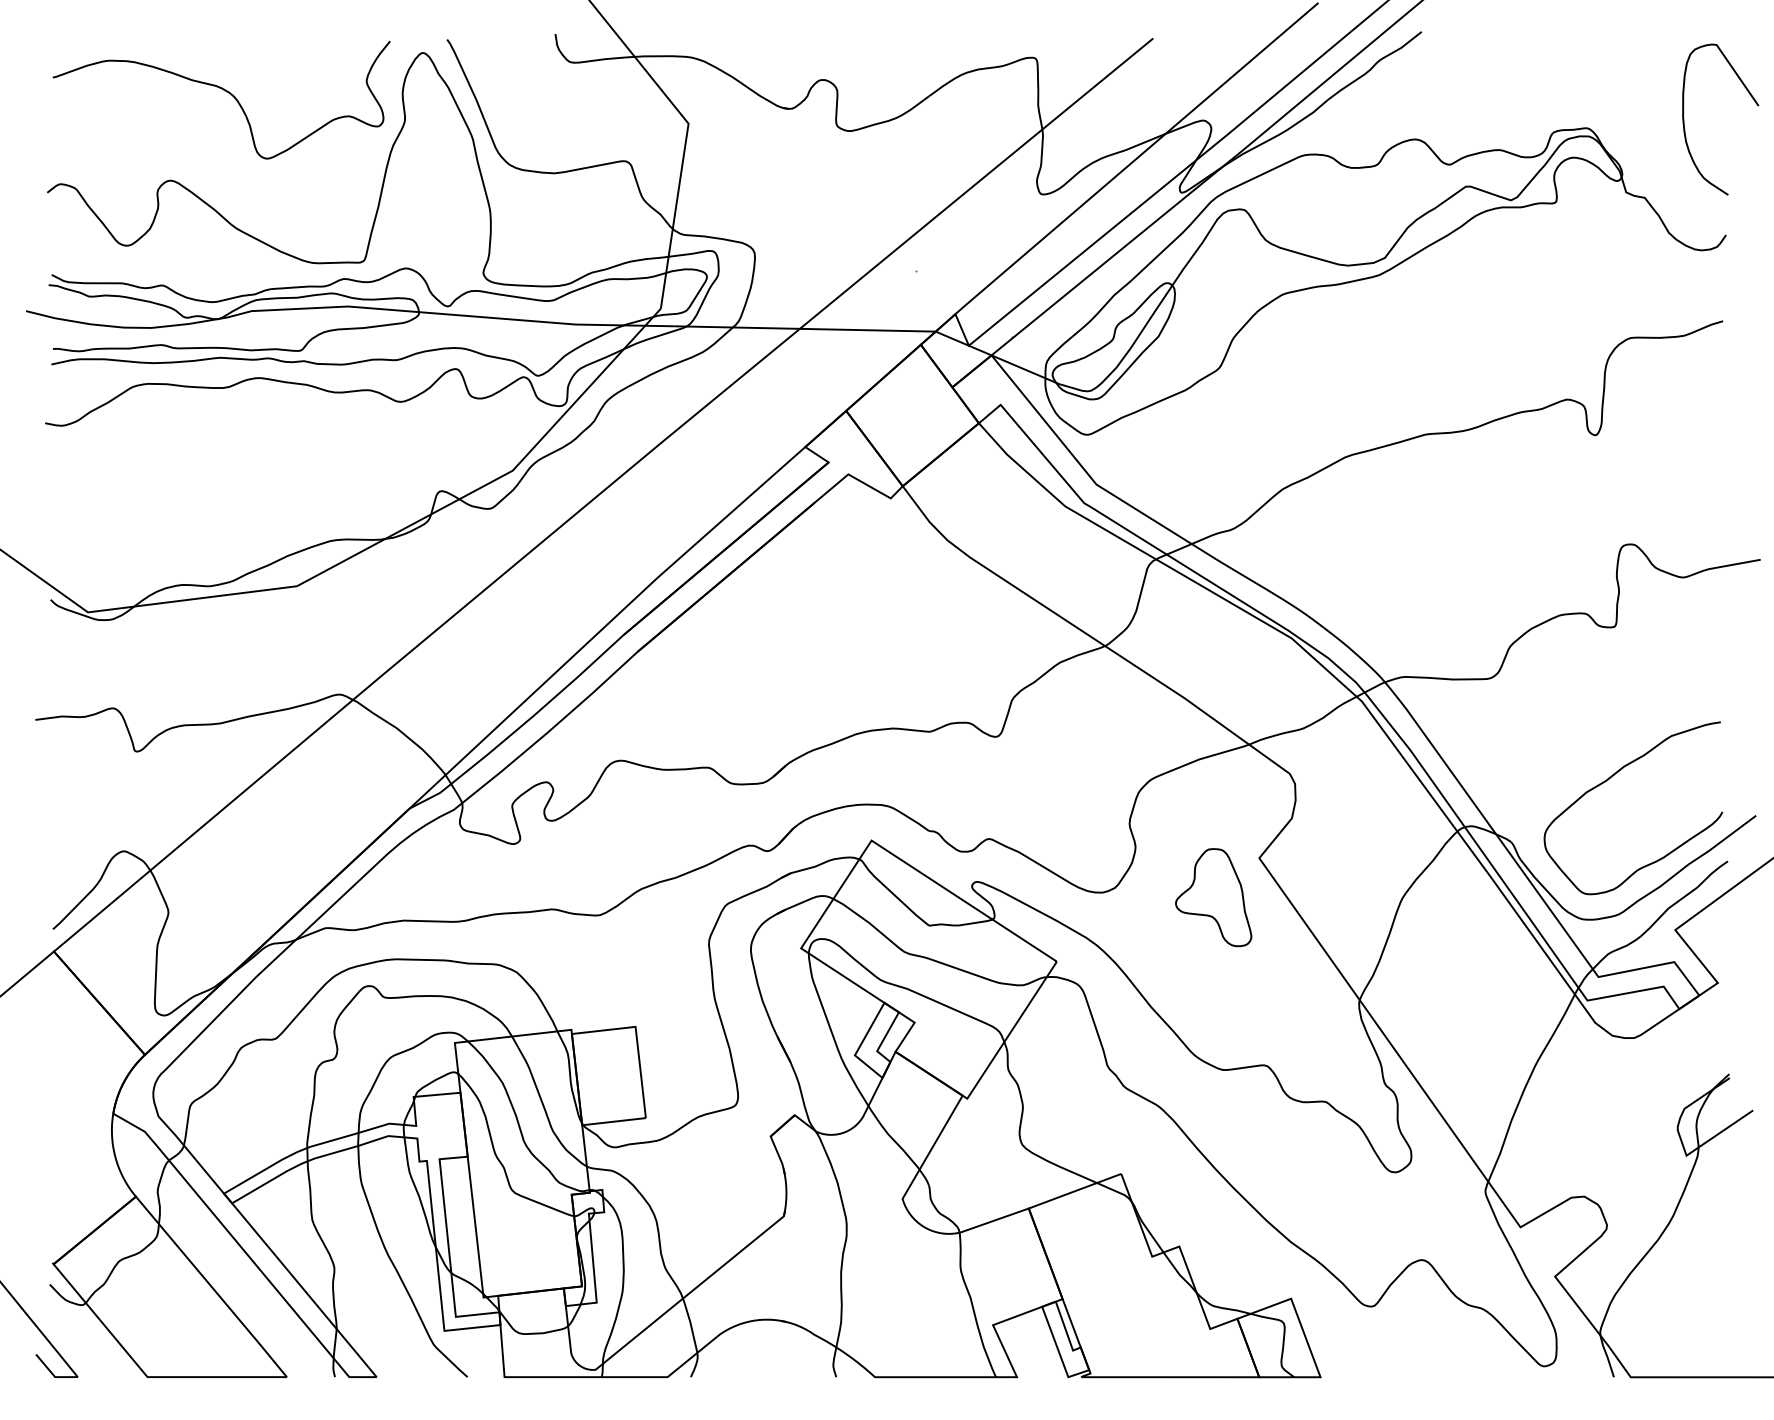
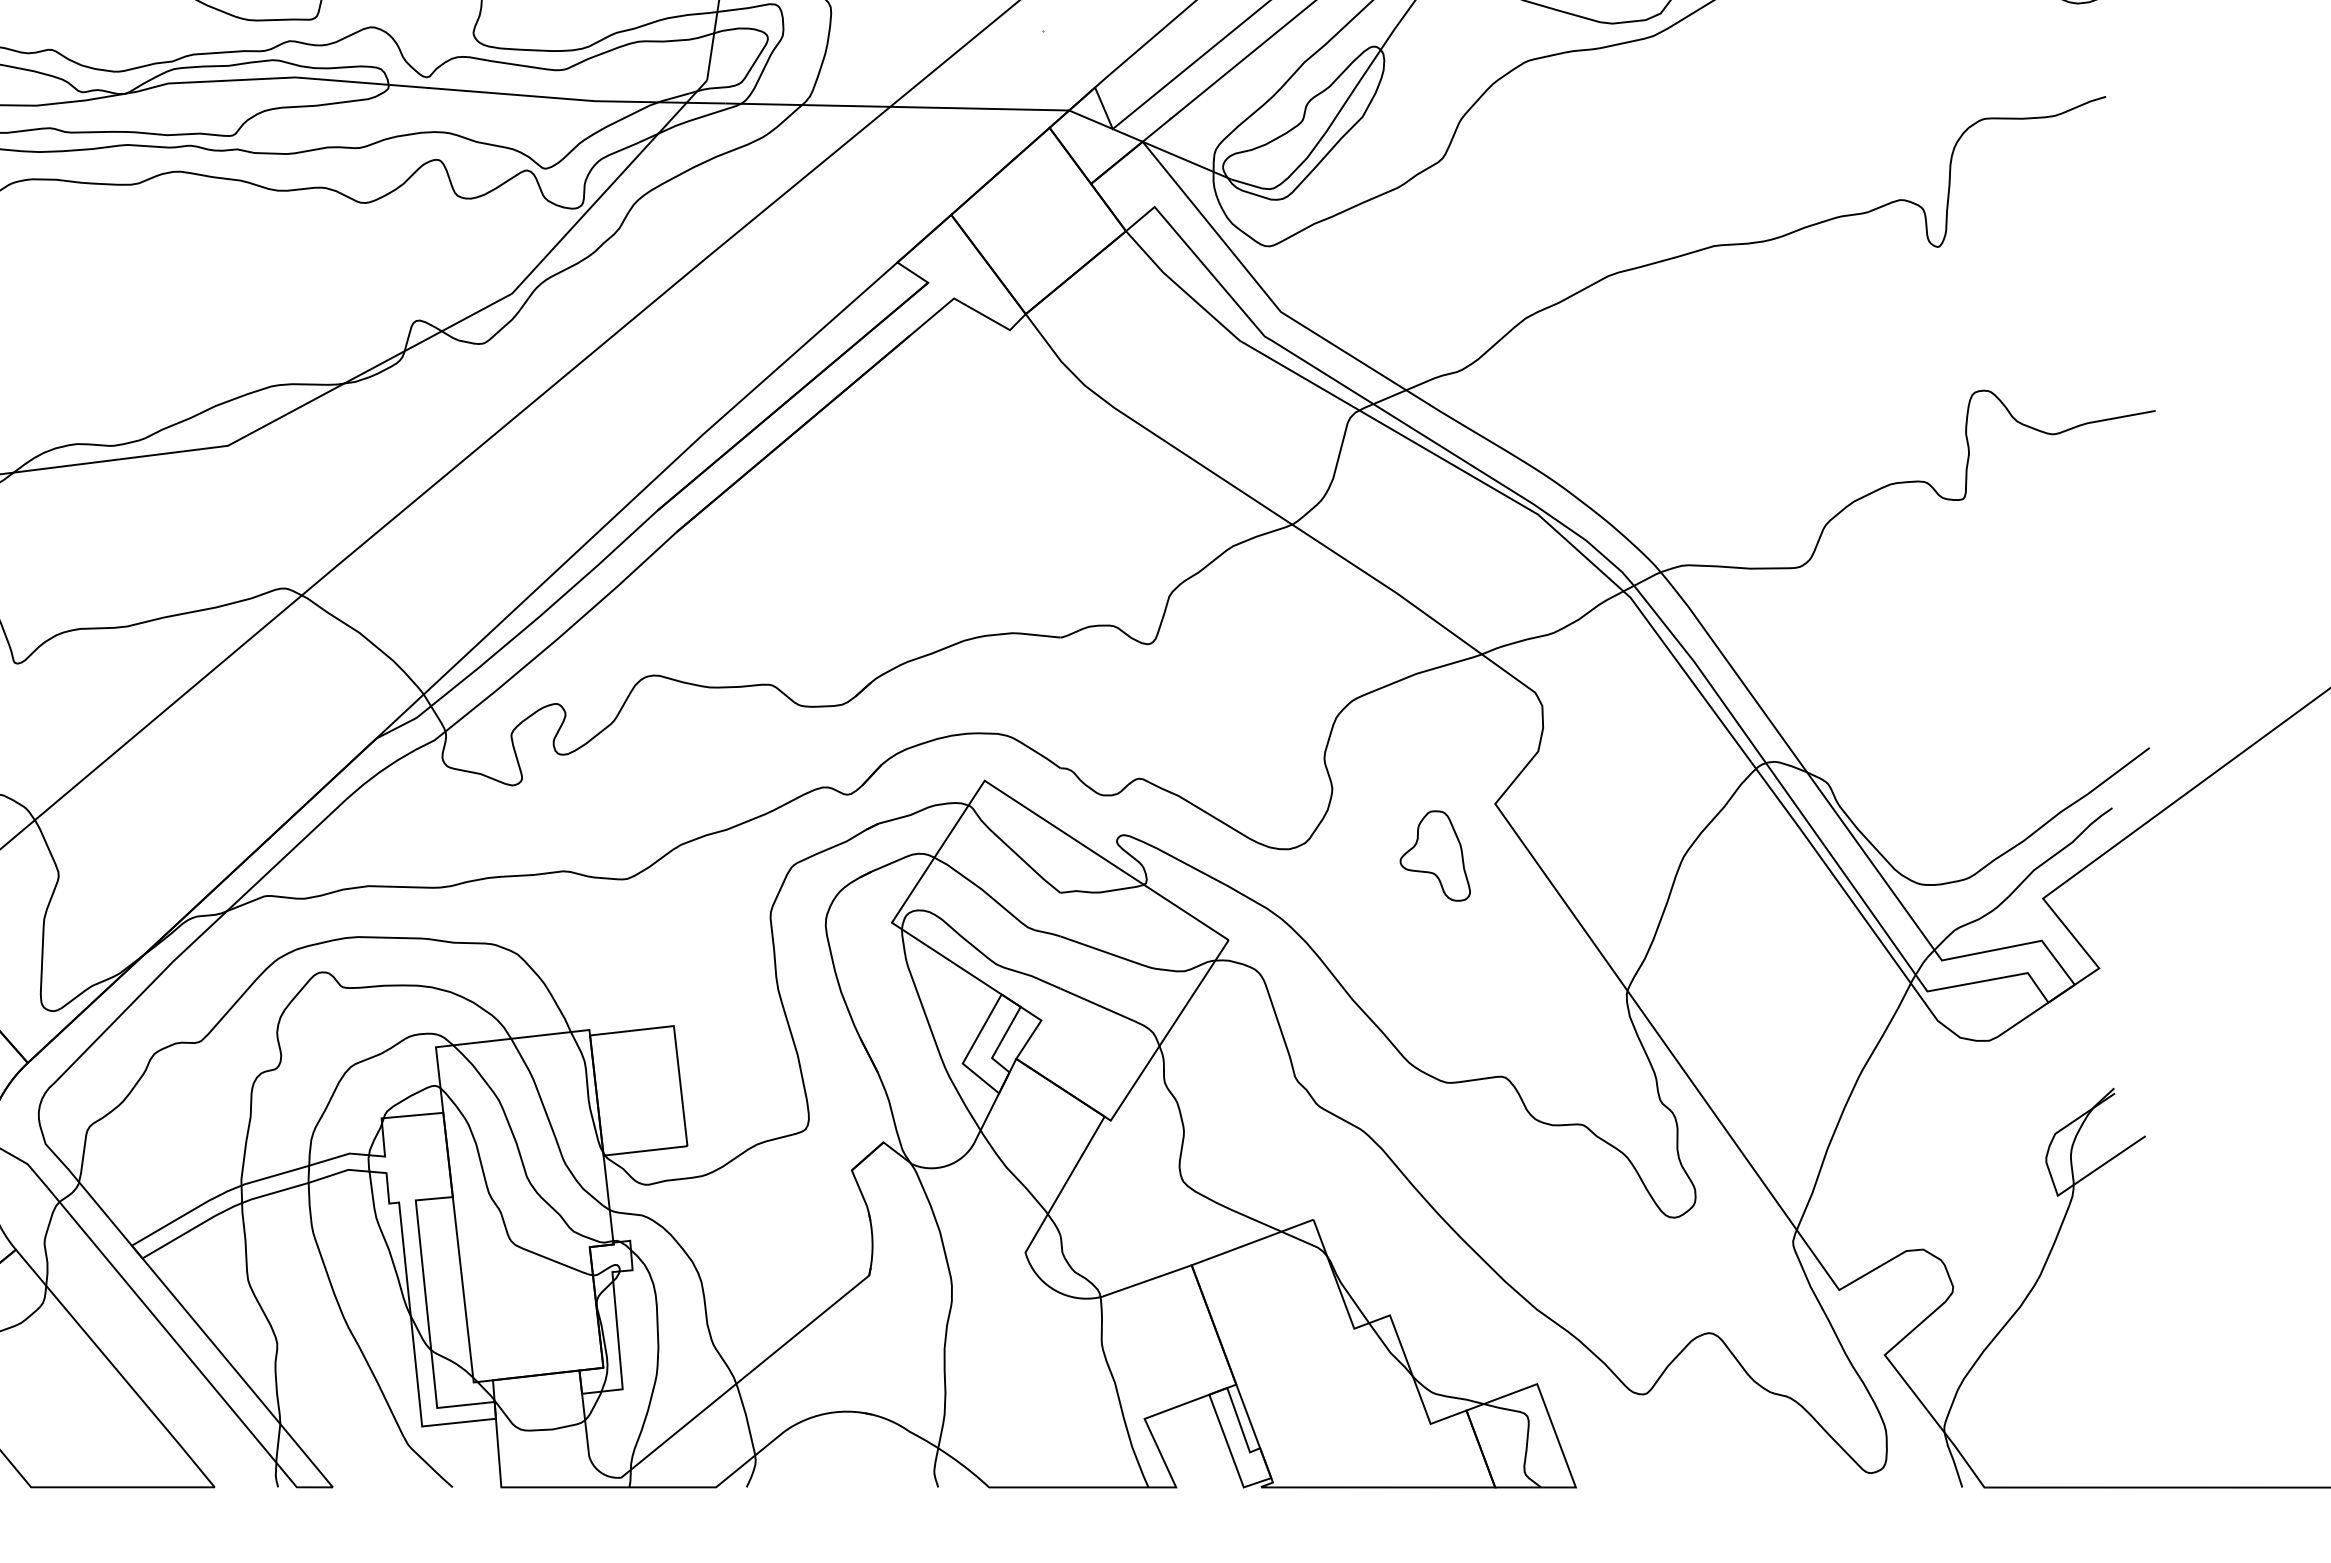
curve: (1612, 777) -> (1960, 697), removed
part: (1213, 897) -> (1434, 855), size x0.7

